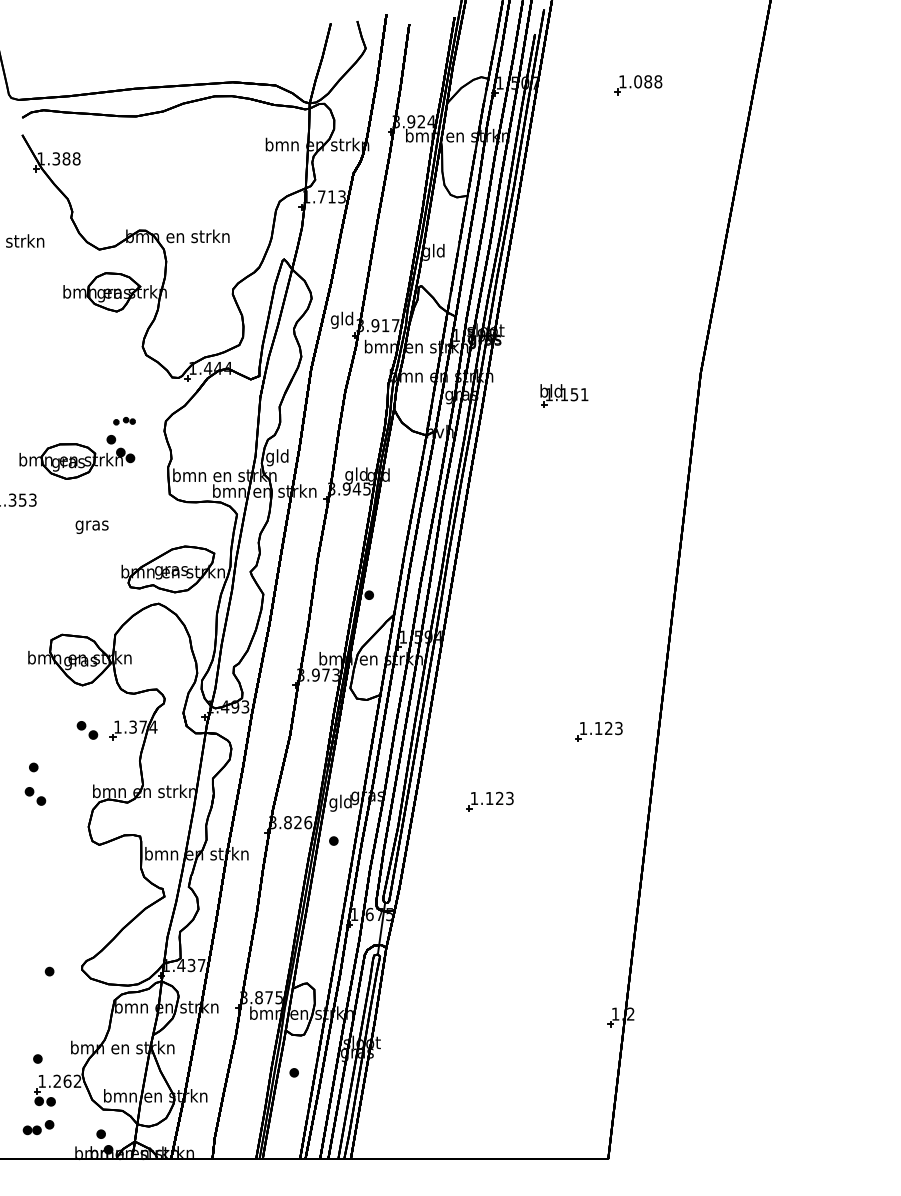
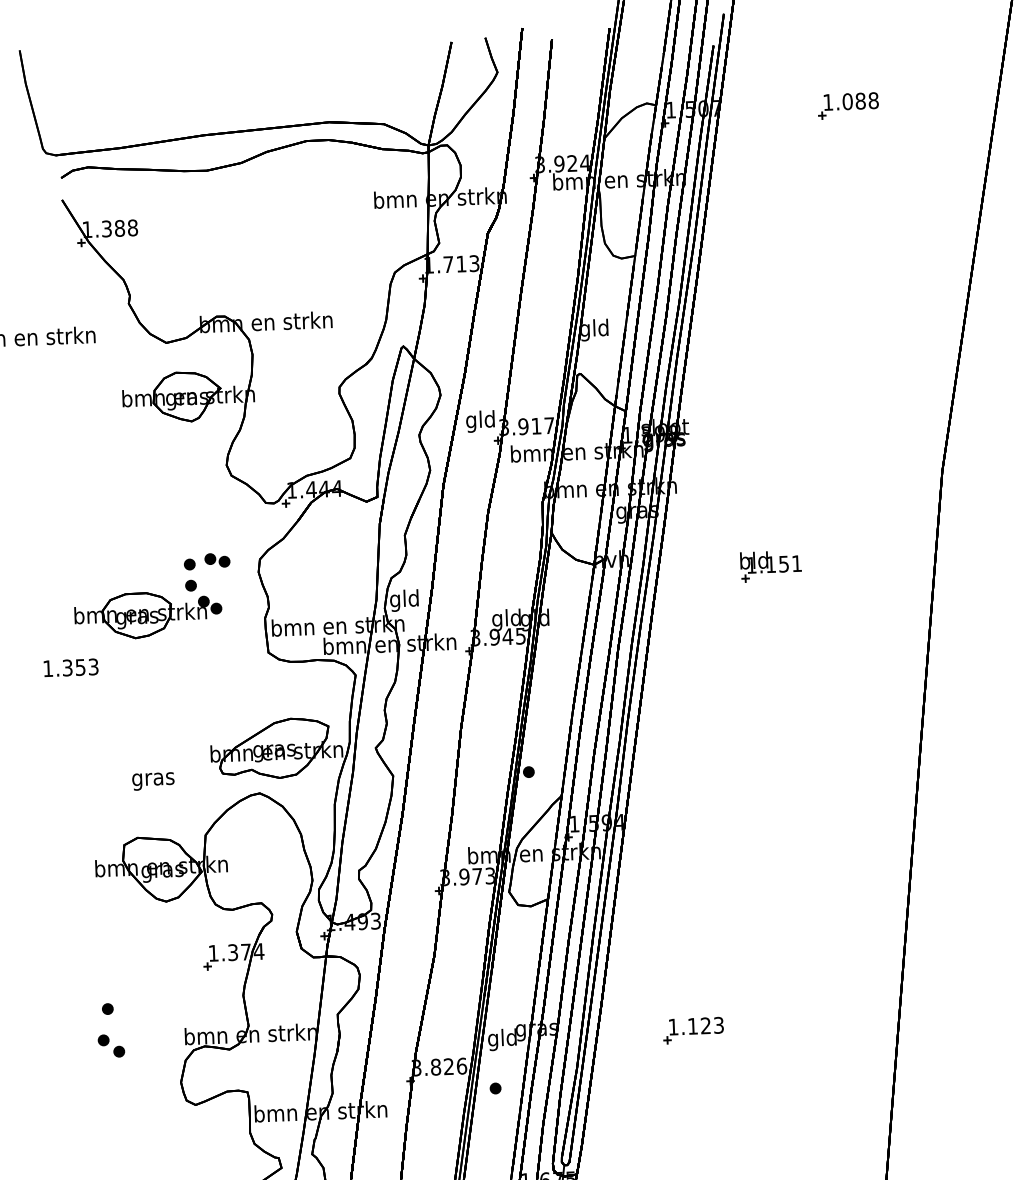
part: (564, 395) -> (771, 565), moved
part: (124, 420) -> (206, 560), size x1.67
text: (91, 526) -> (152, 780), moved
part: (87, 730) -> (174, 959), removed
part: (598, 731) -> (828, 935), removed

